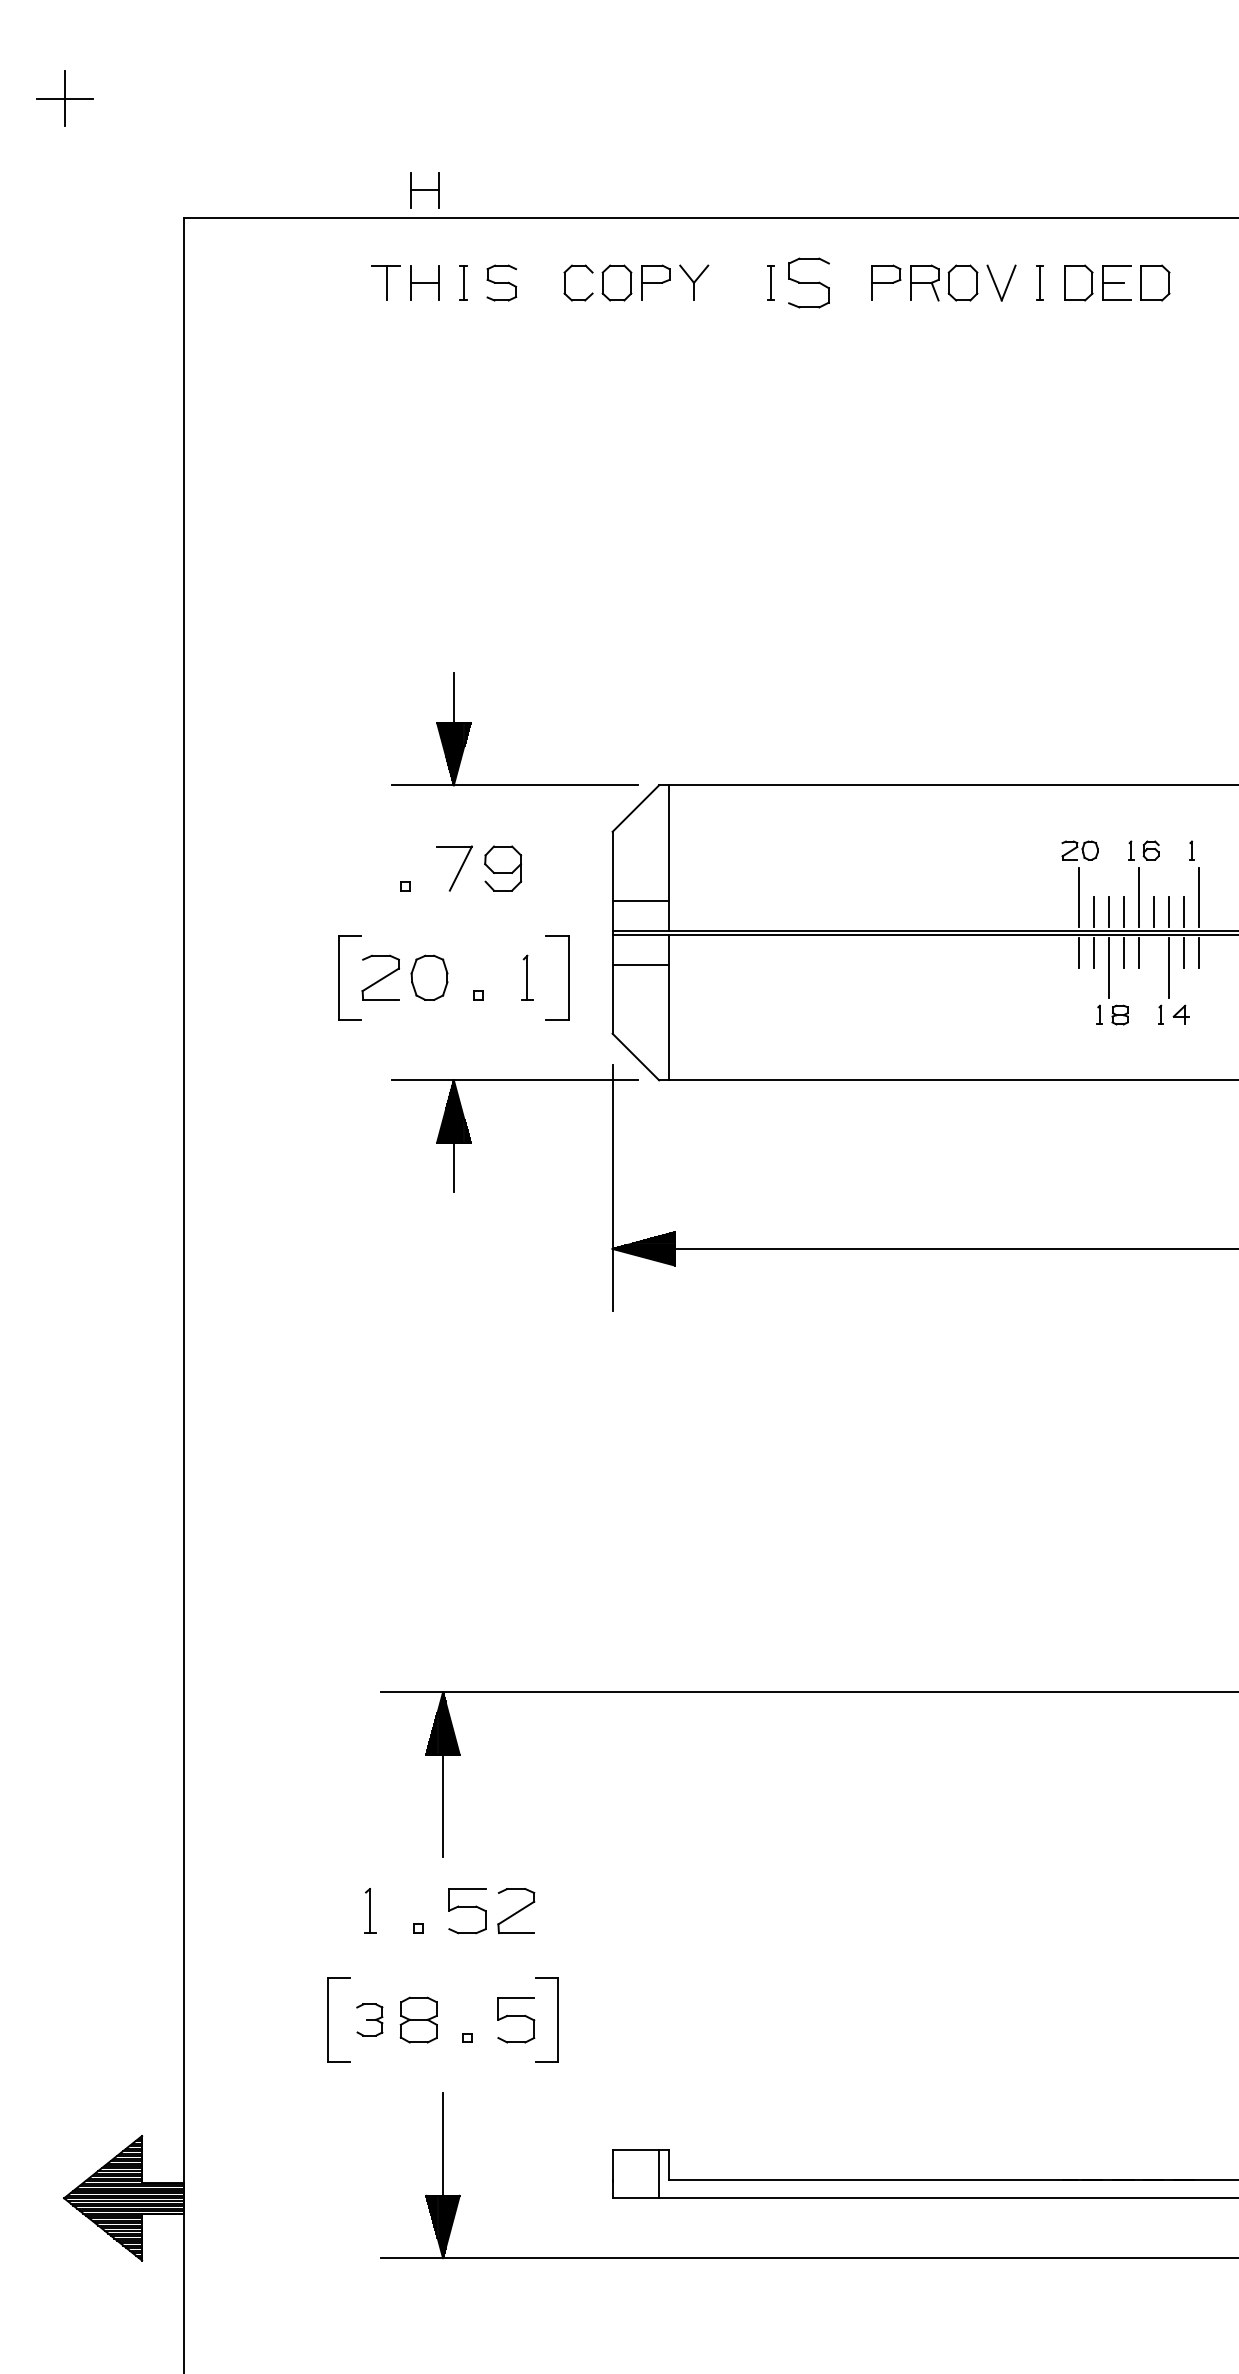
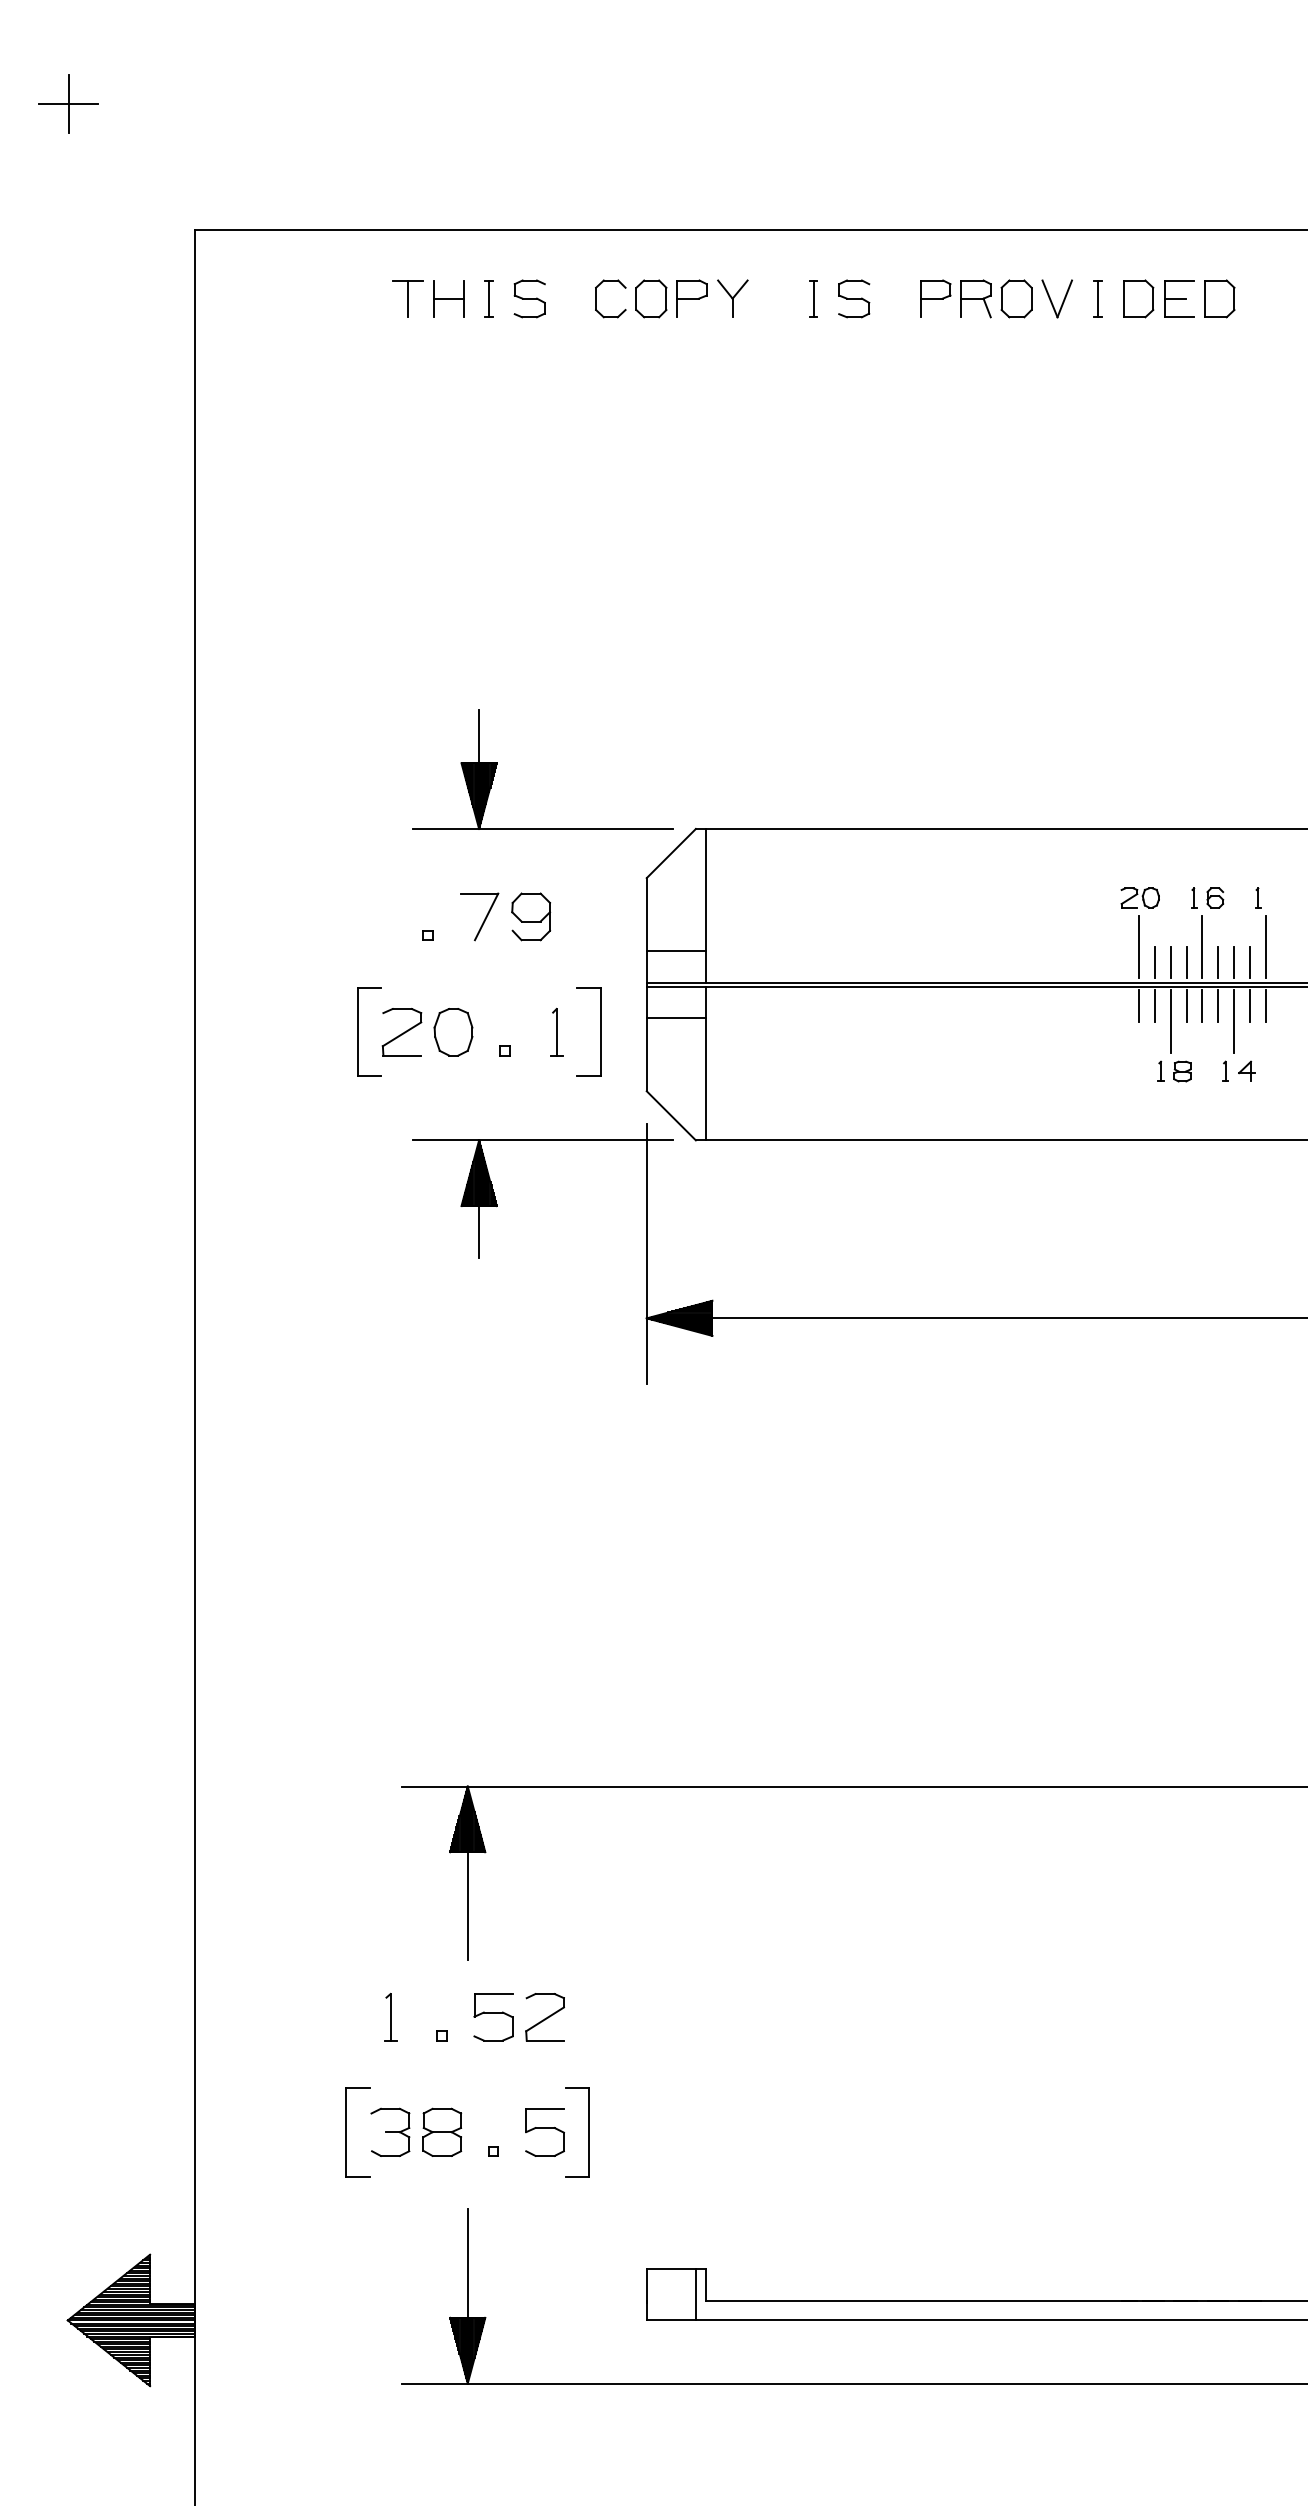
part: (424, 189) -> (448, 200), removed
part: (809, 282) -> (854, 298), size x0.71
line: (1154, 952) -> (1218, 1005), added
part: (369, 2019) -> (390, 2131), size x1.43

